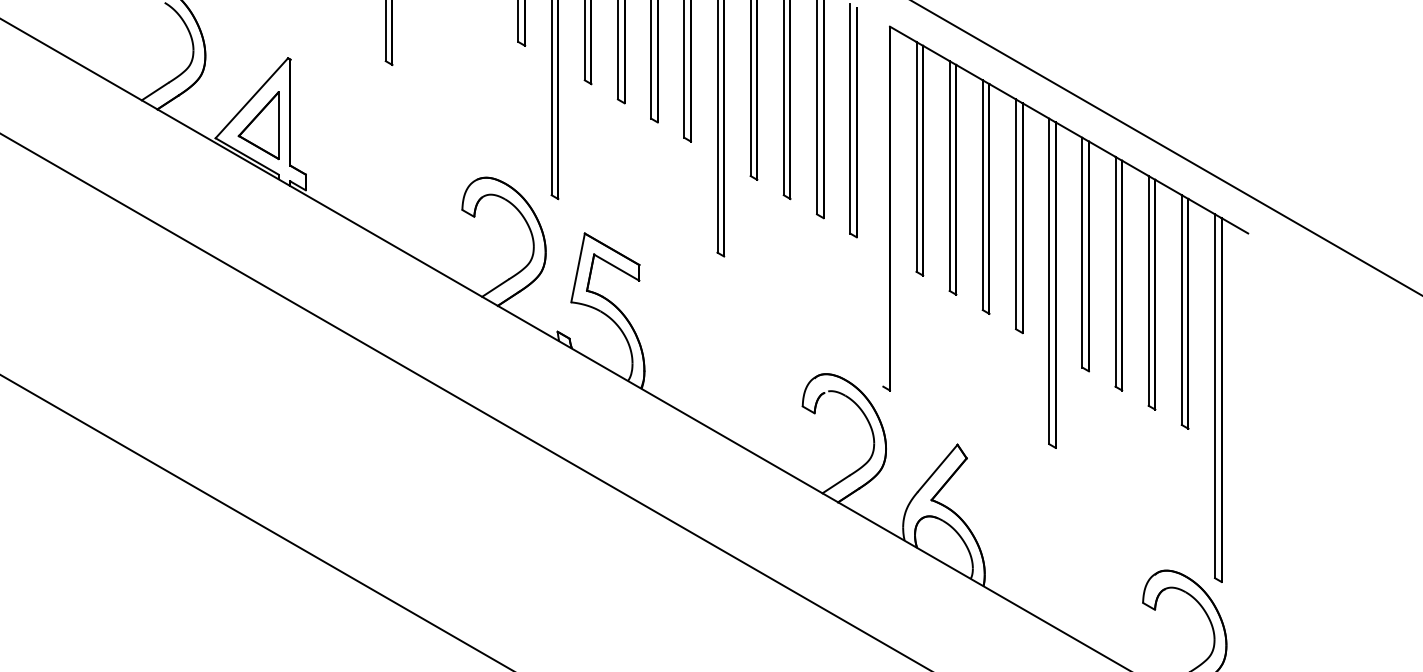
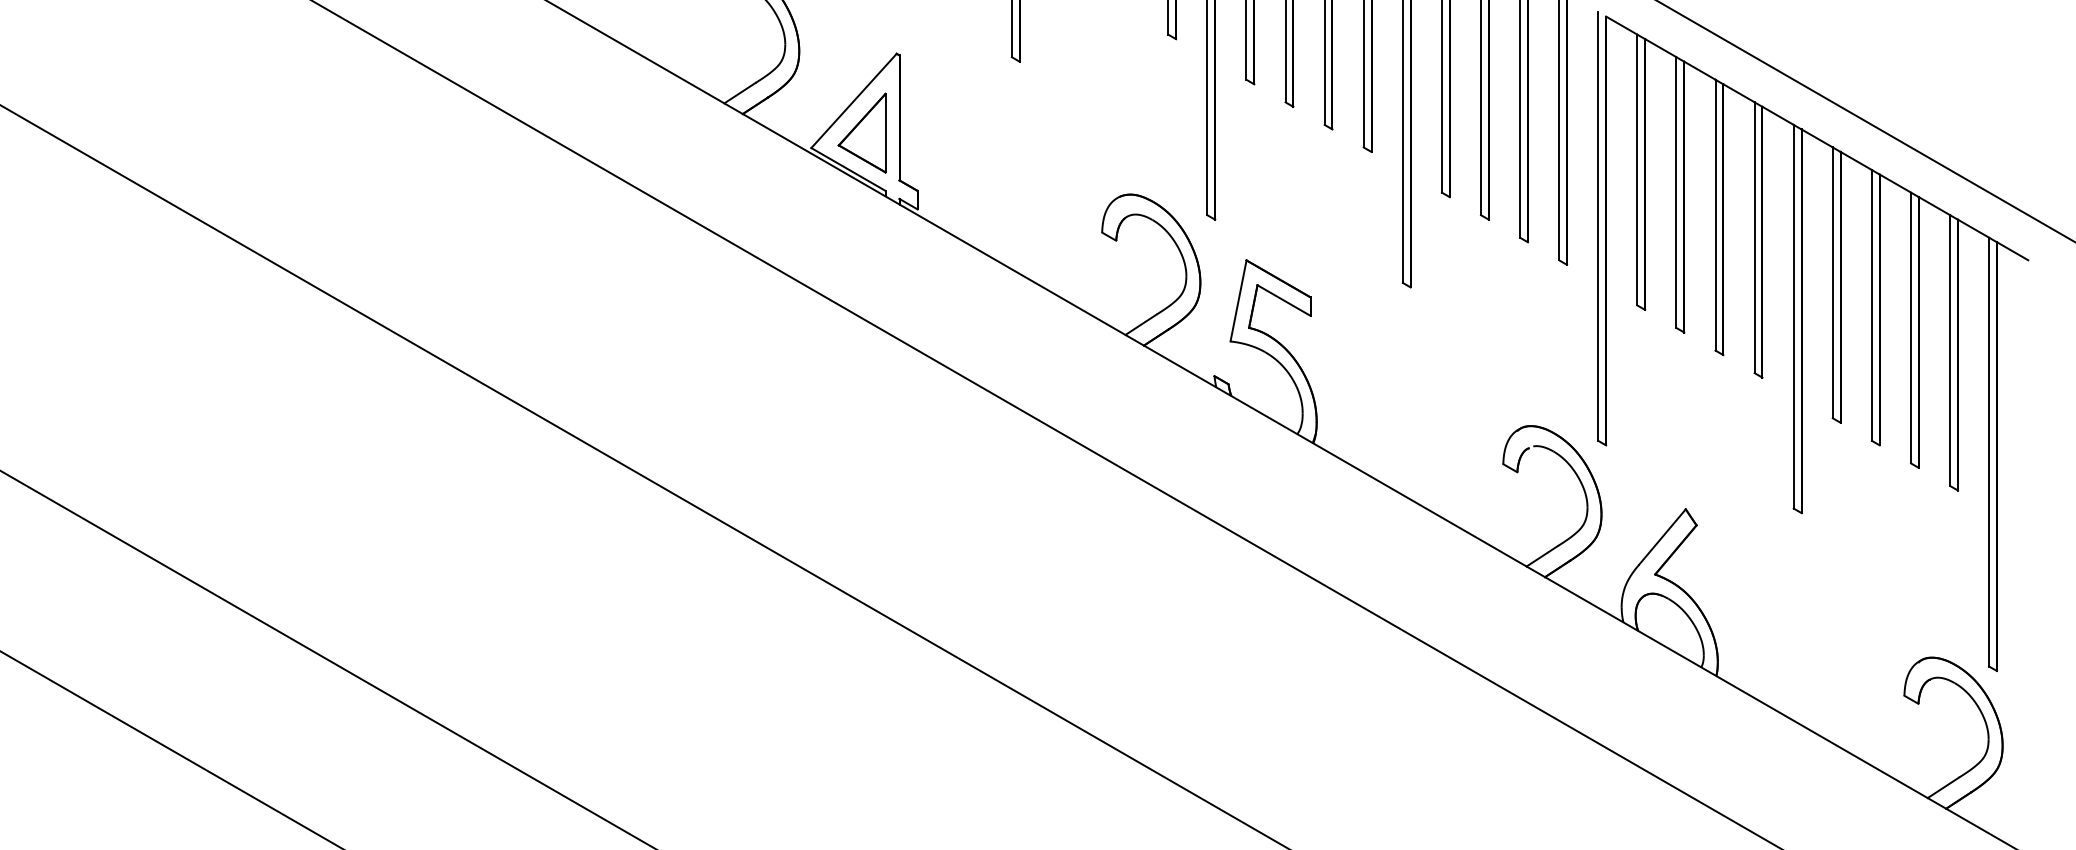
line: (883, 204) -> (1598, 226), added

